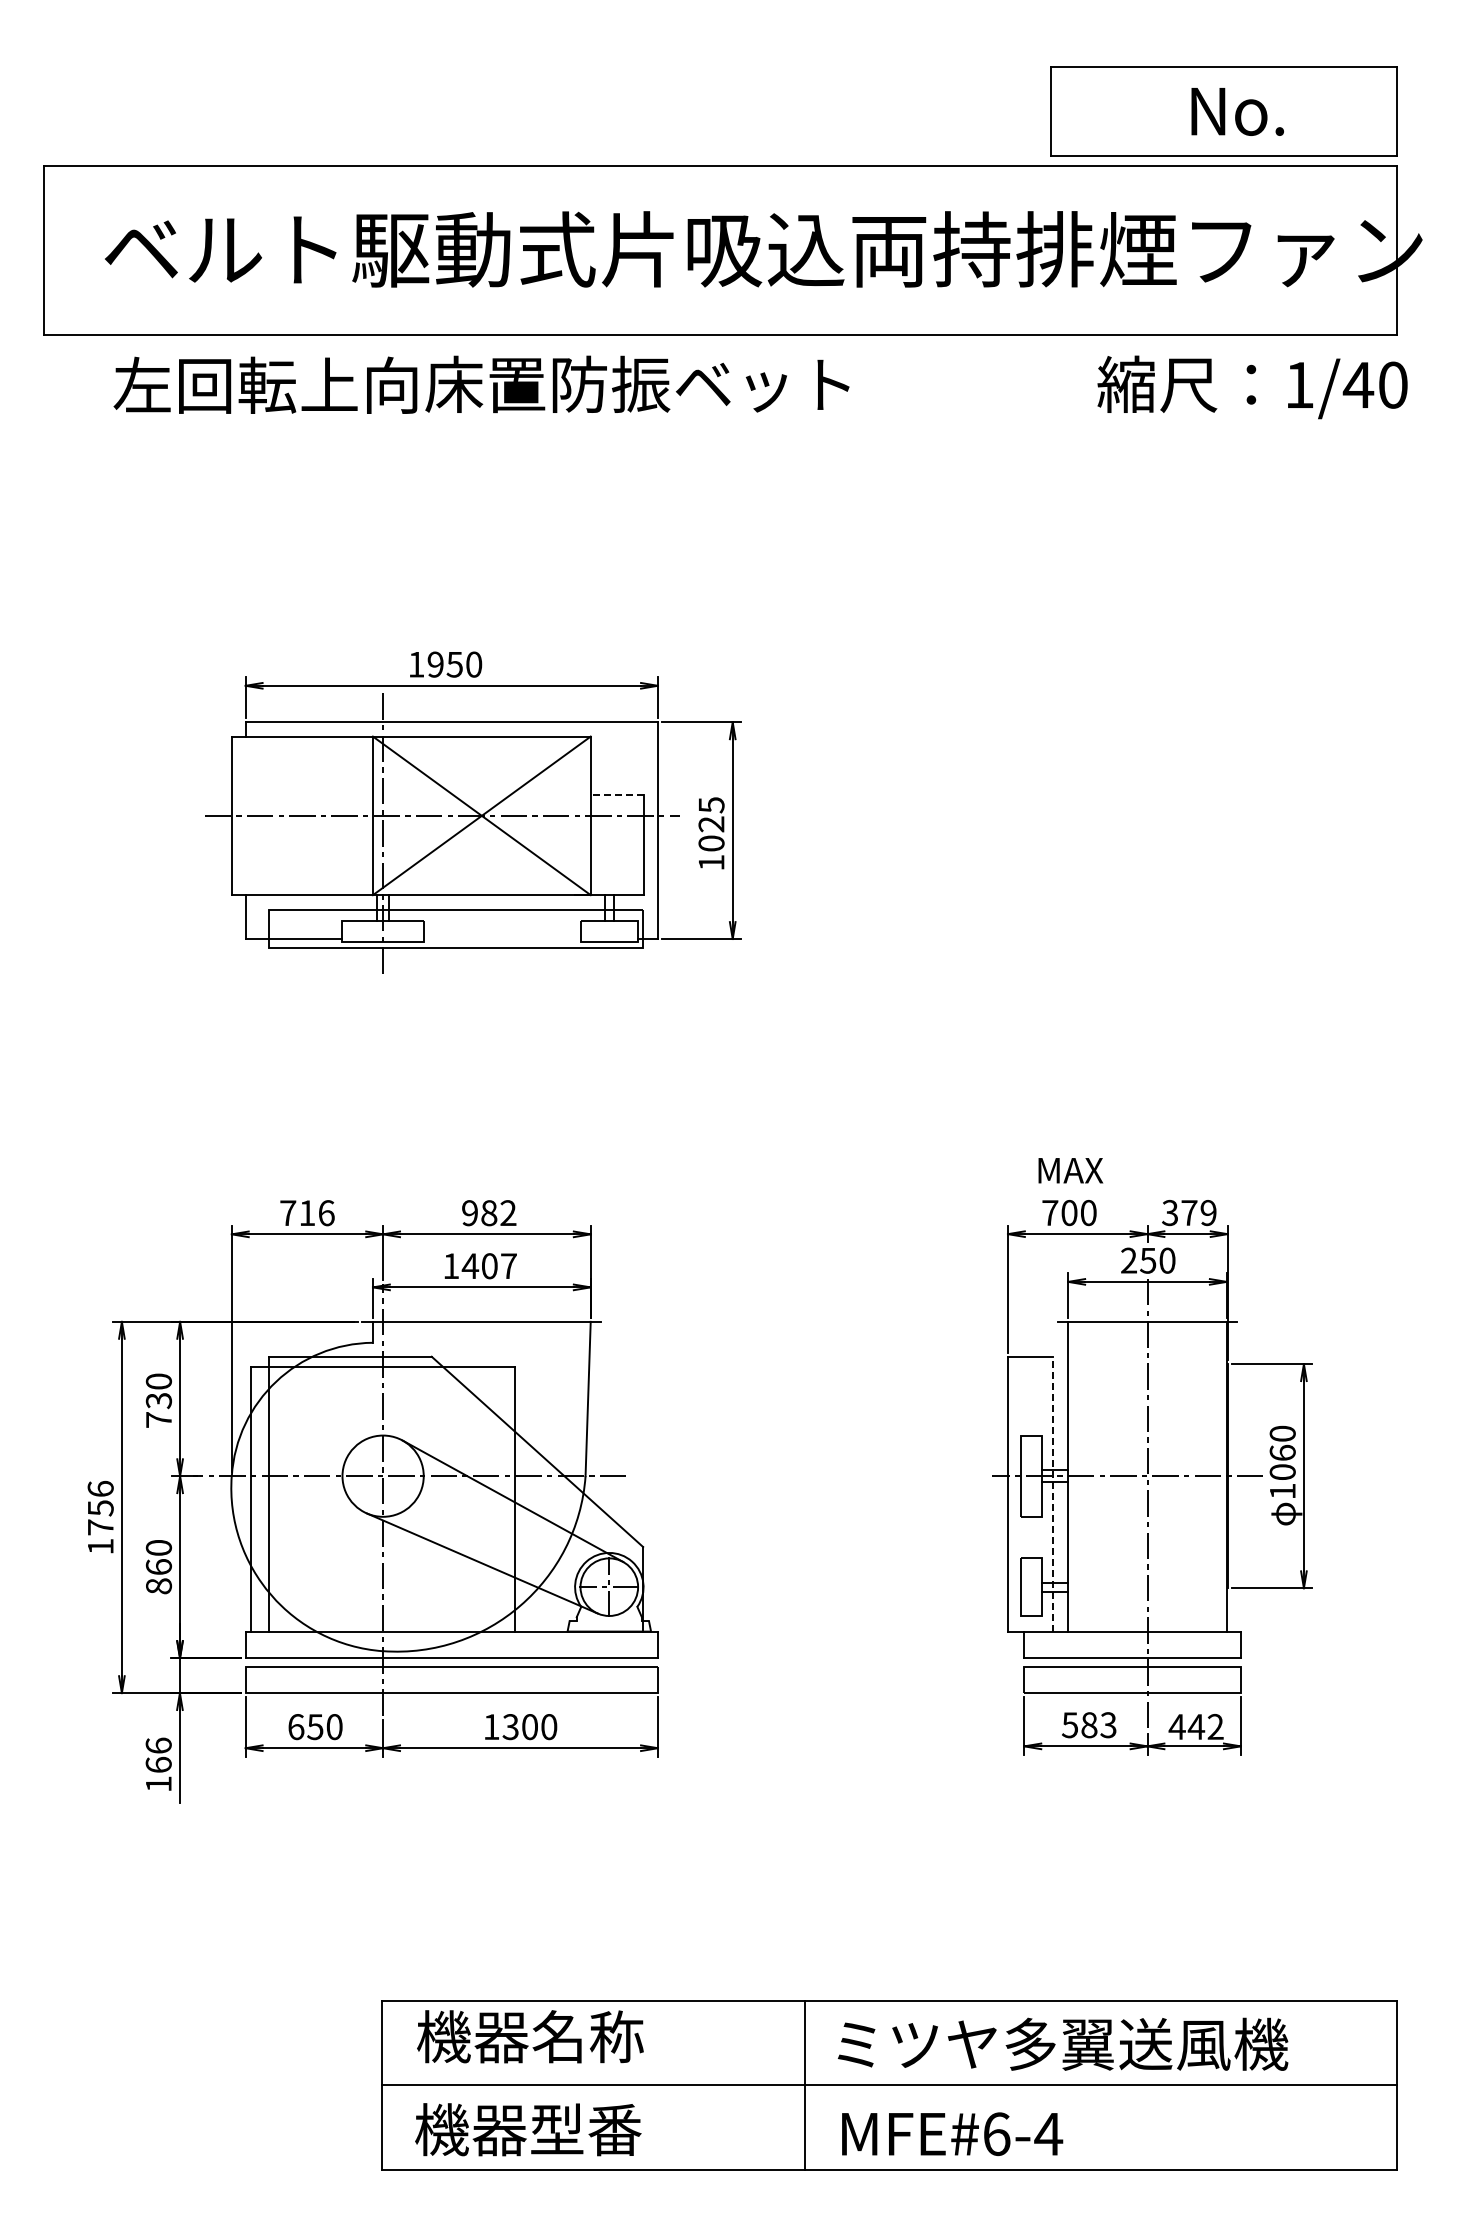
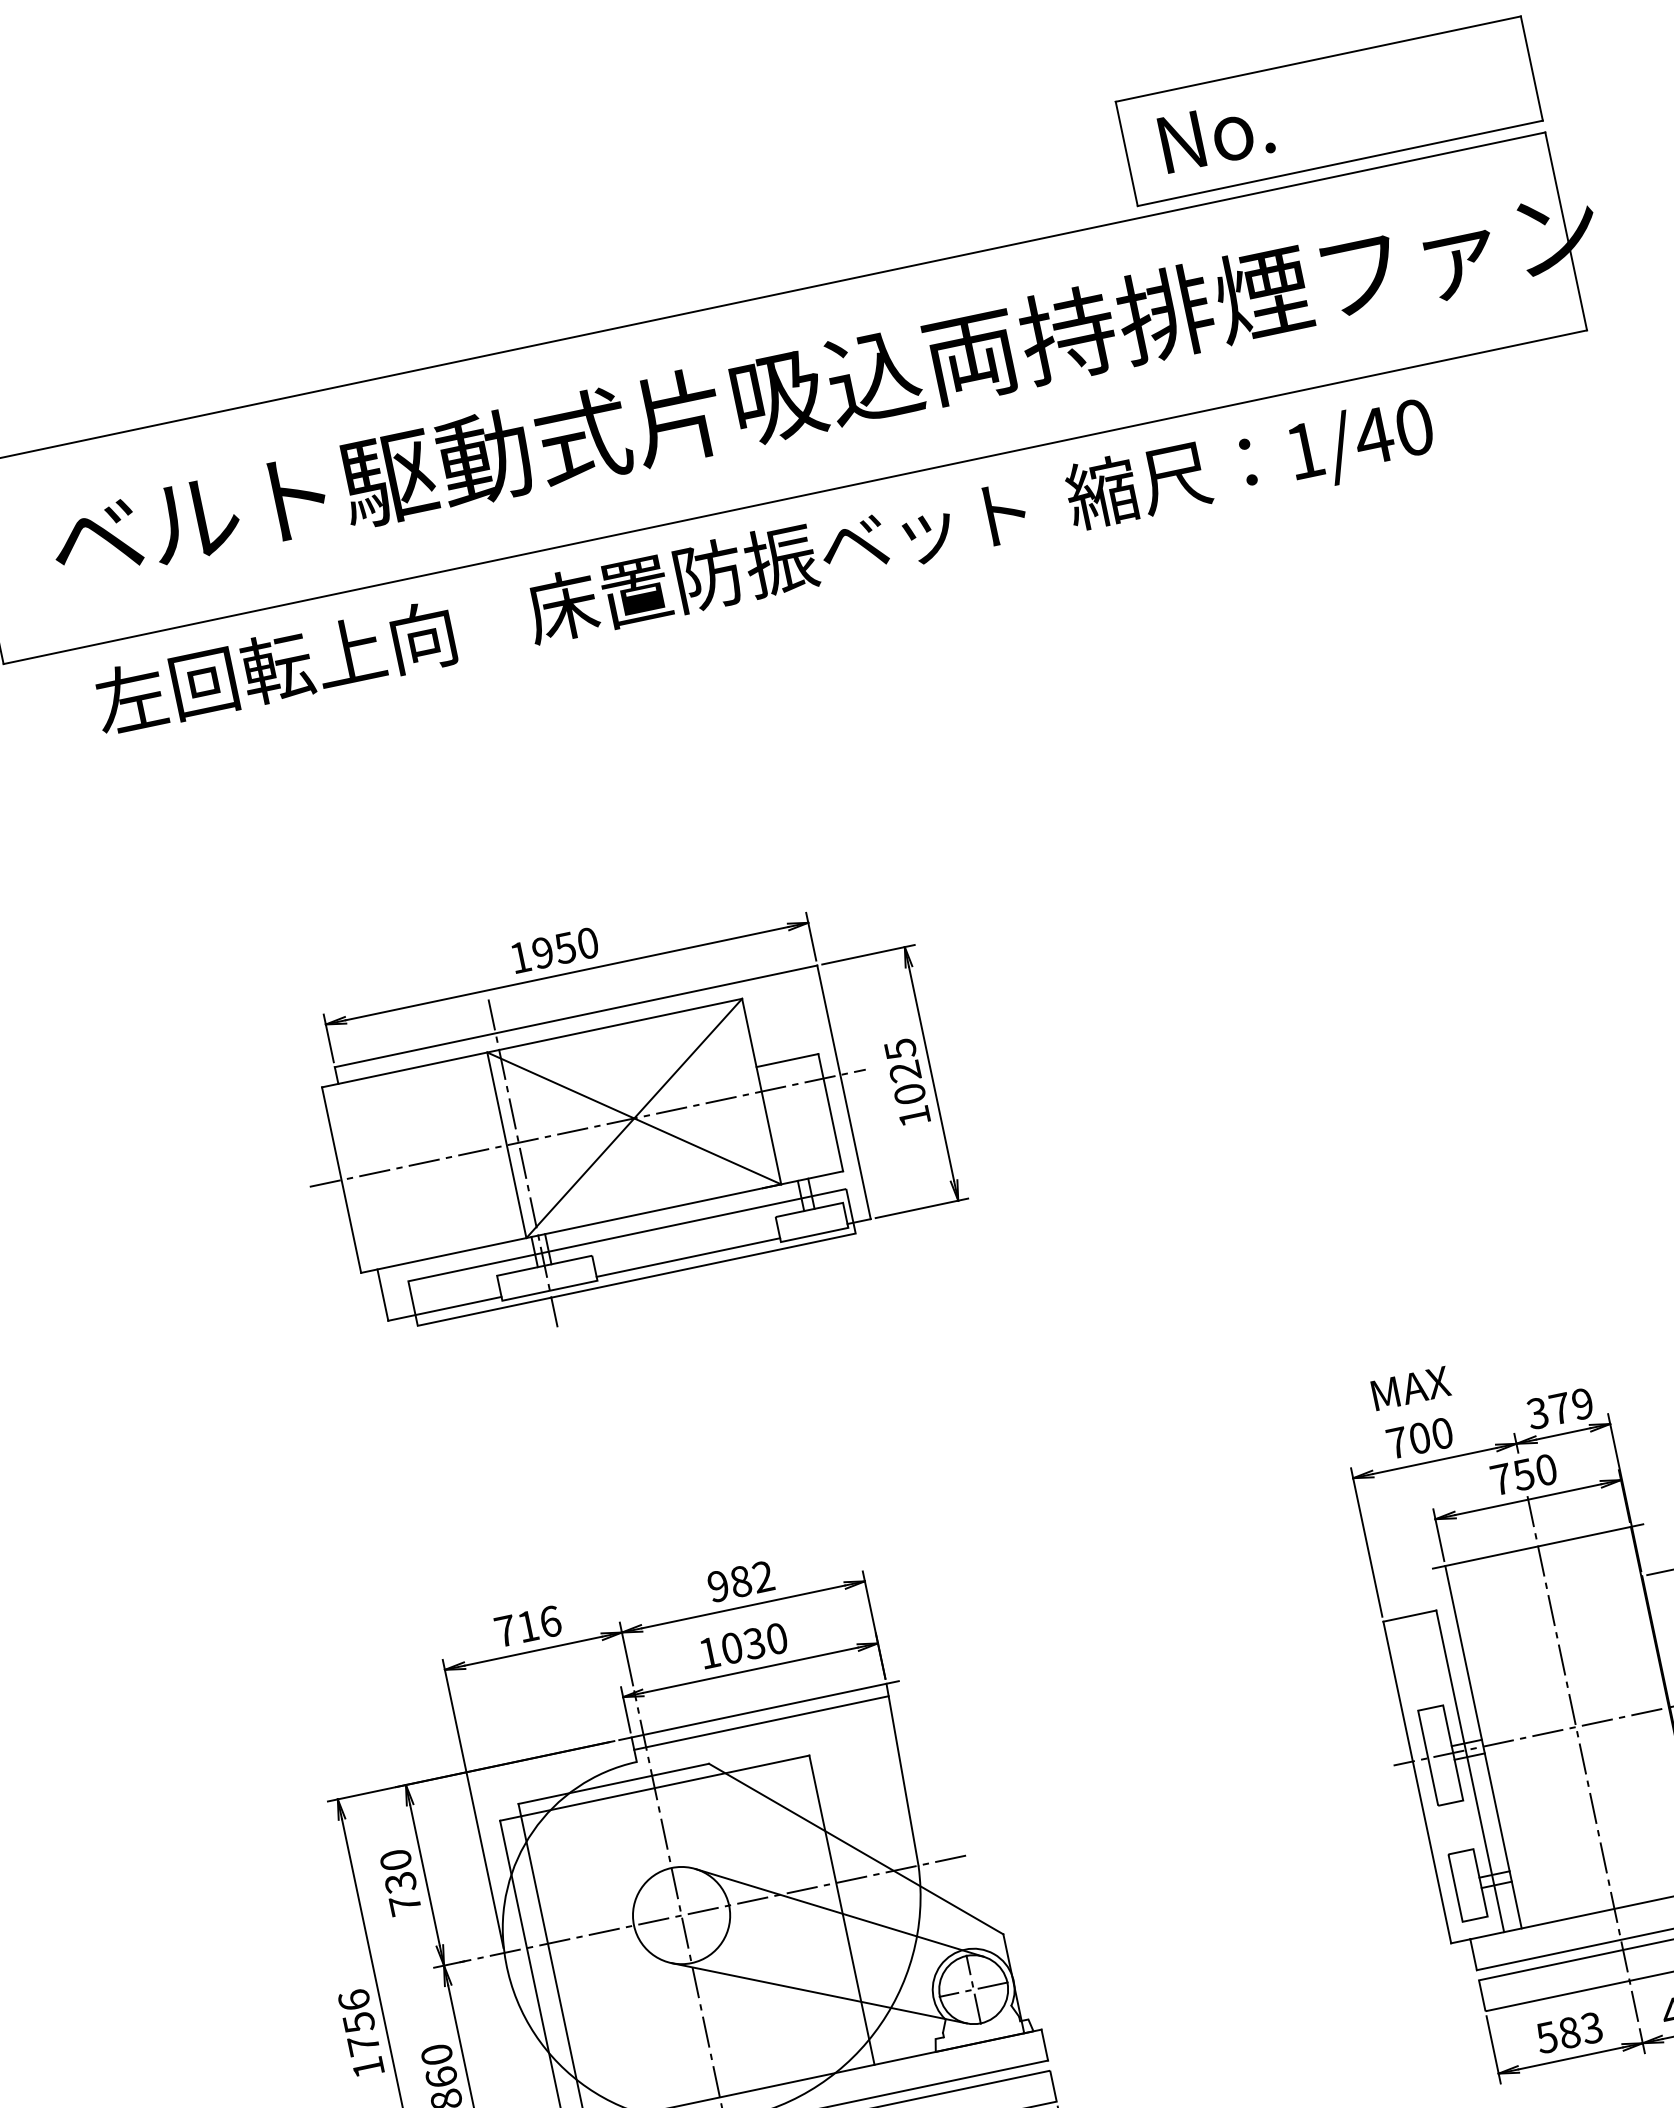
text: (1237, 111) -> (1216, 134), moved
text: (637, 384) -> (776, 561), moved
text: (1252, 387) -> (1250, 465), moved
line: (616, 794) -> (786, 1060), dashed -> solid
line: (501, 939) -> (687, 1258), added
text: (1129, 1260) -> (1501, 1479), 250 -> 750
text: (488, 1266) -> (753, 1644), 1407 -> 1030
line: (481, 1332) -> (761, 1723), added
line: (1053, 1493) -> (1470, 1770), dashed -> solid

